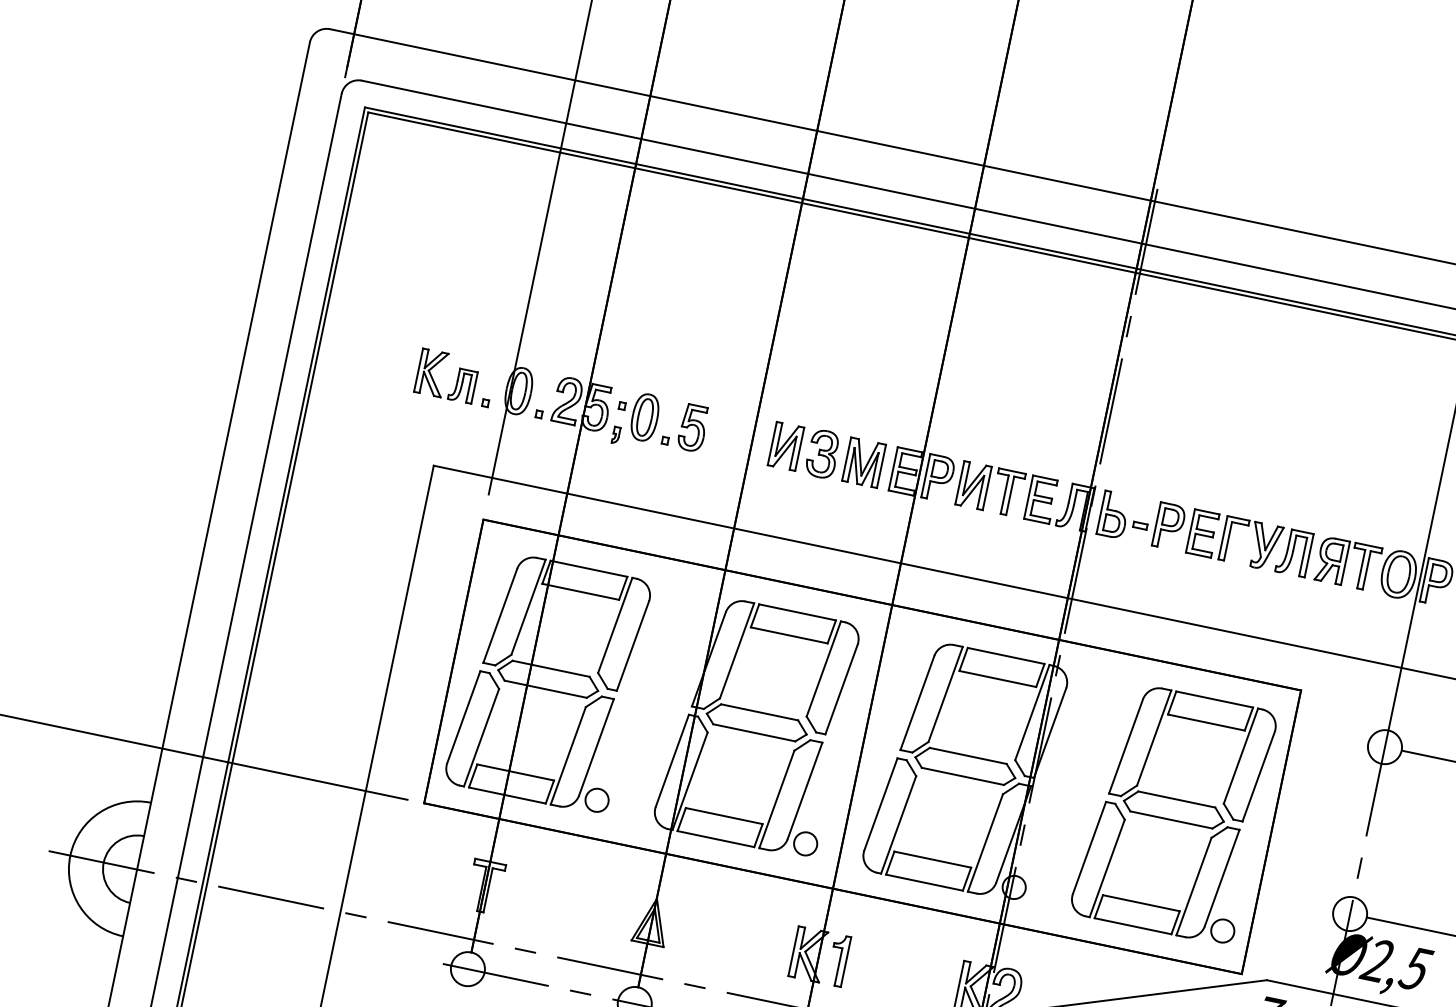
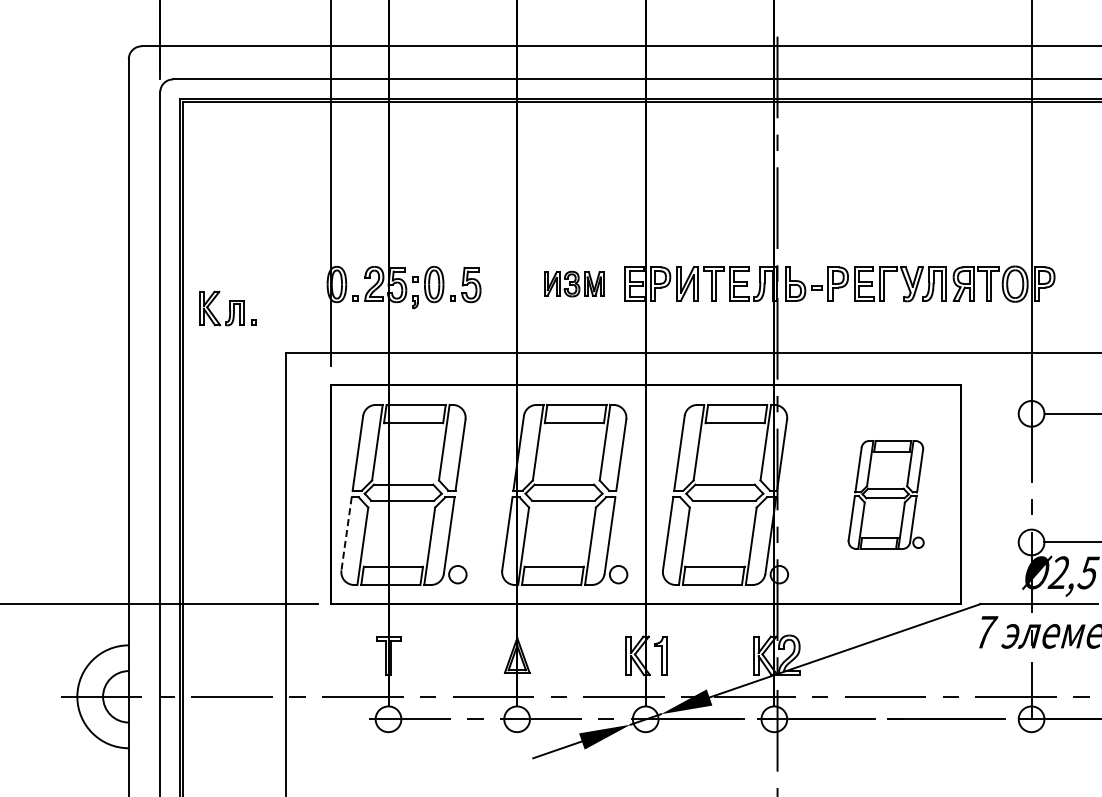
part: (454, 377) -> (227, 308), moved
part: (826, 453) -> (573, 283), size x0.7
line: (463, 716) -> (346, 533), solid -> dashed
part: (1173, 812) -> (885, 494), size x0.6

